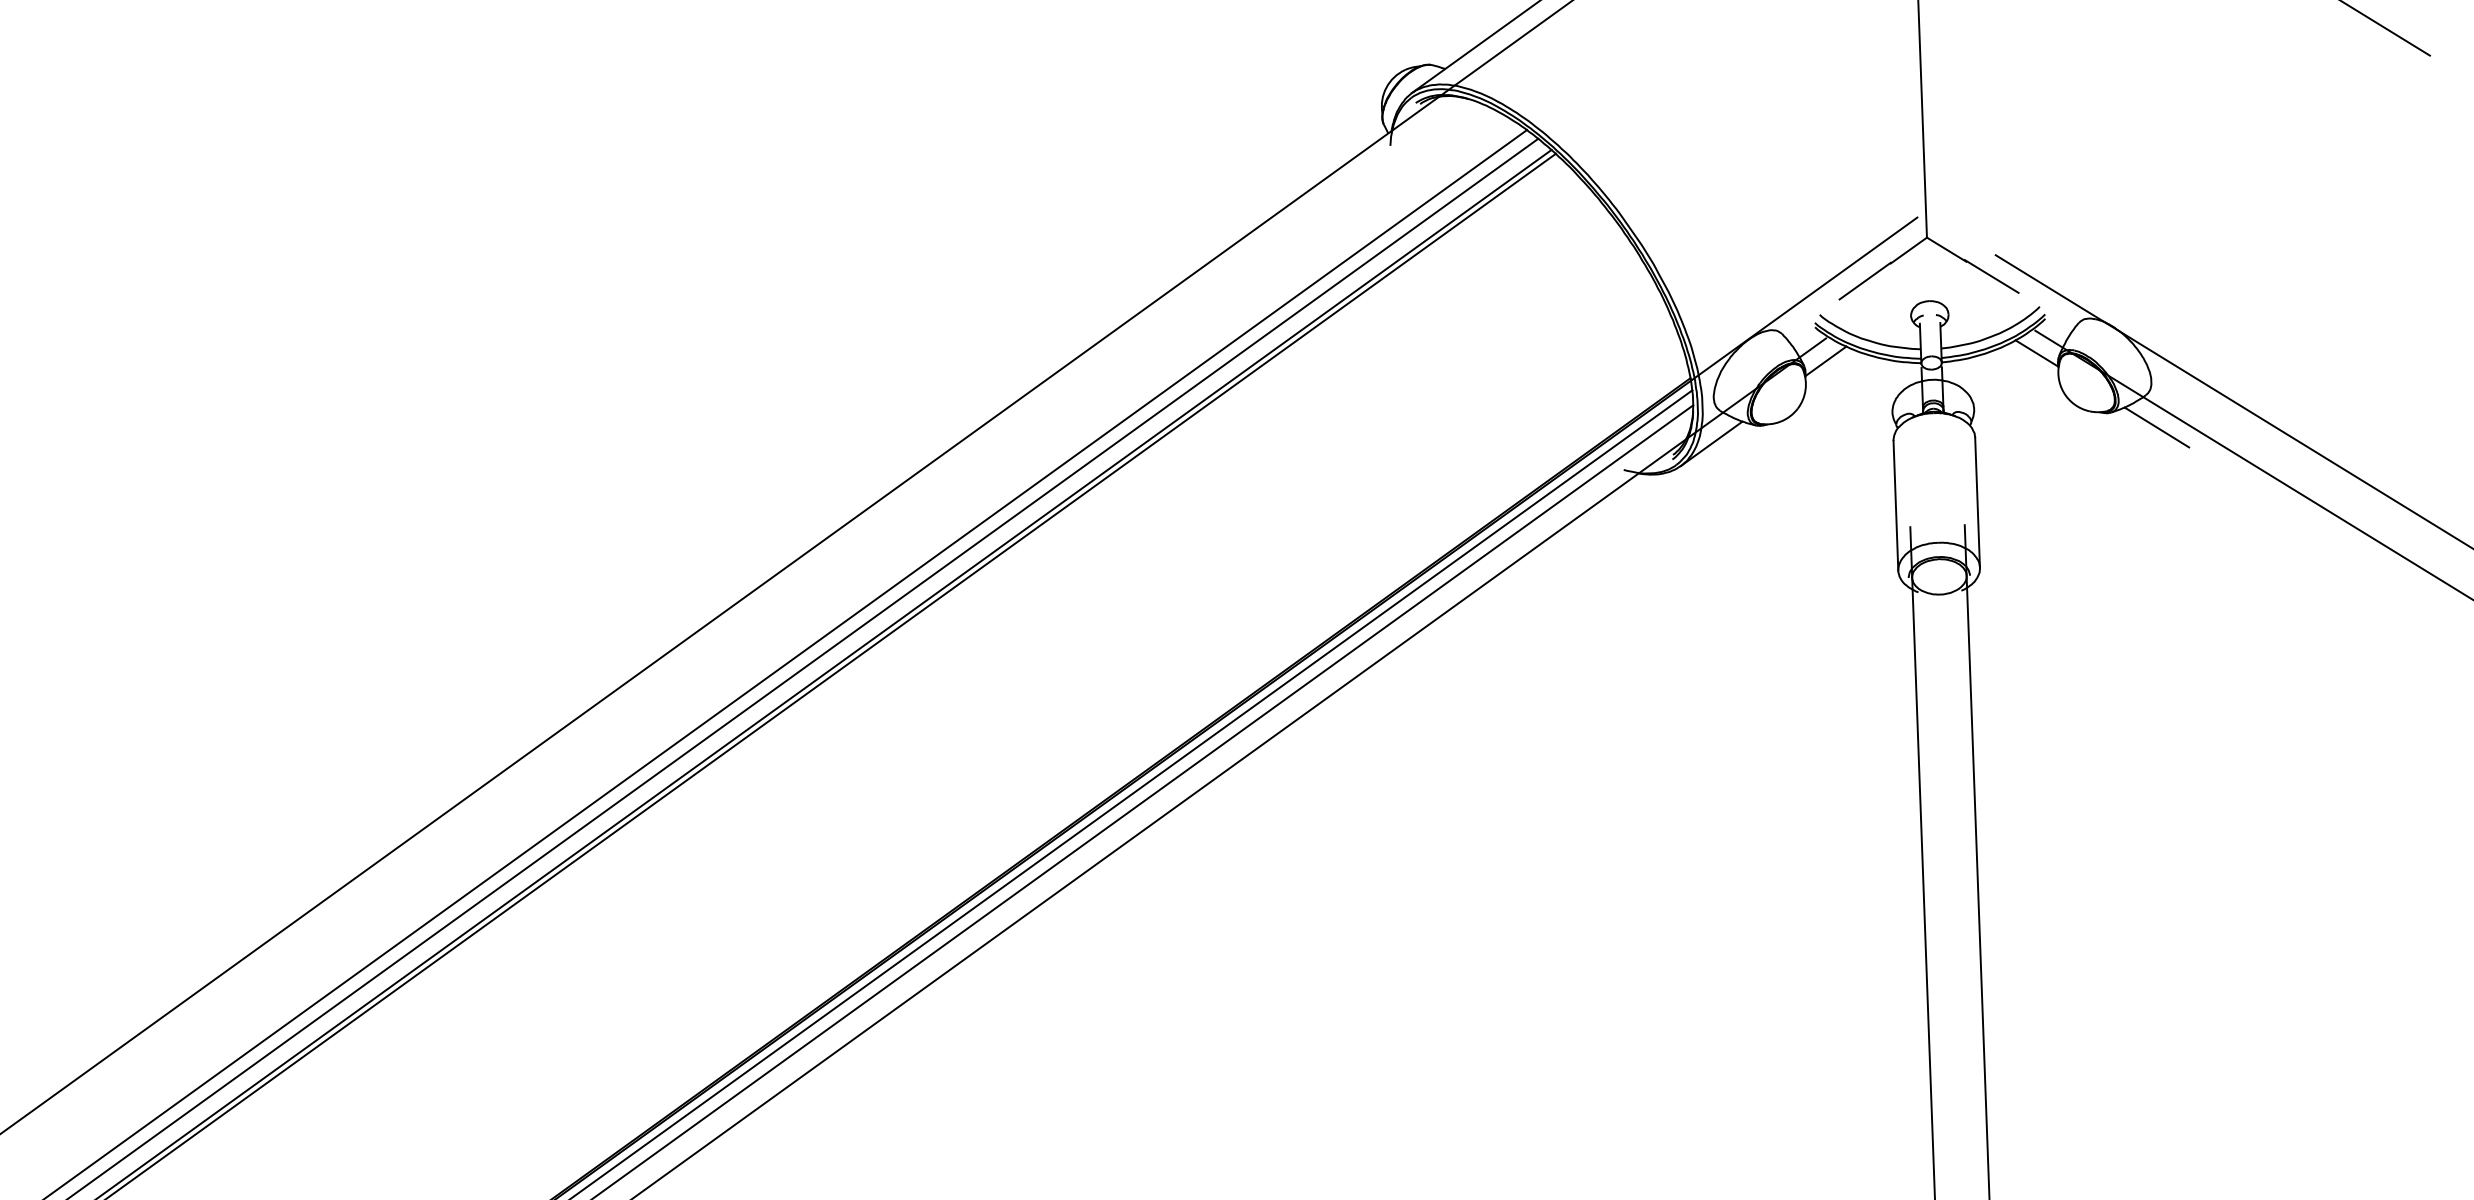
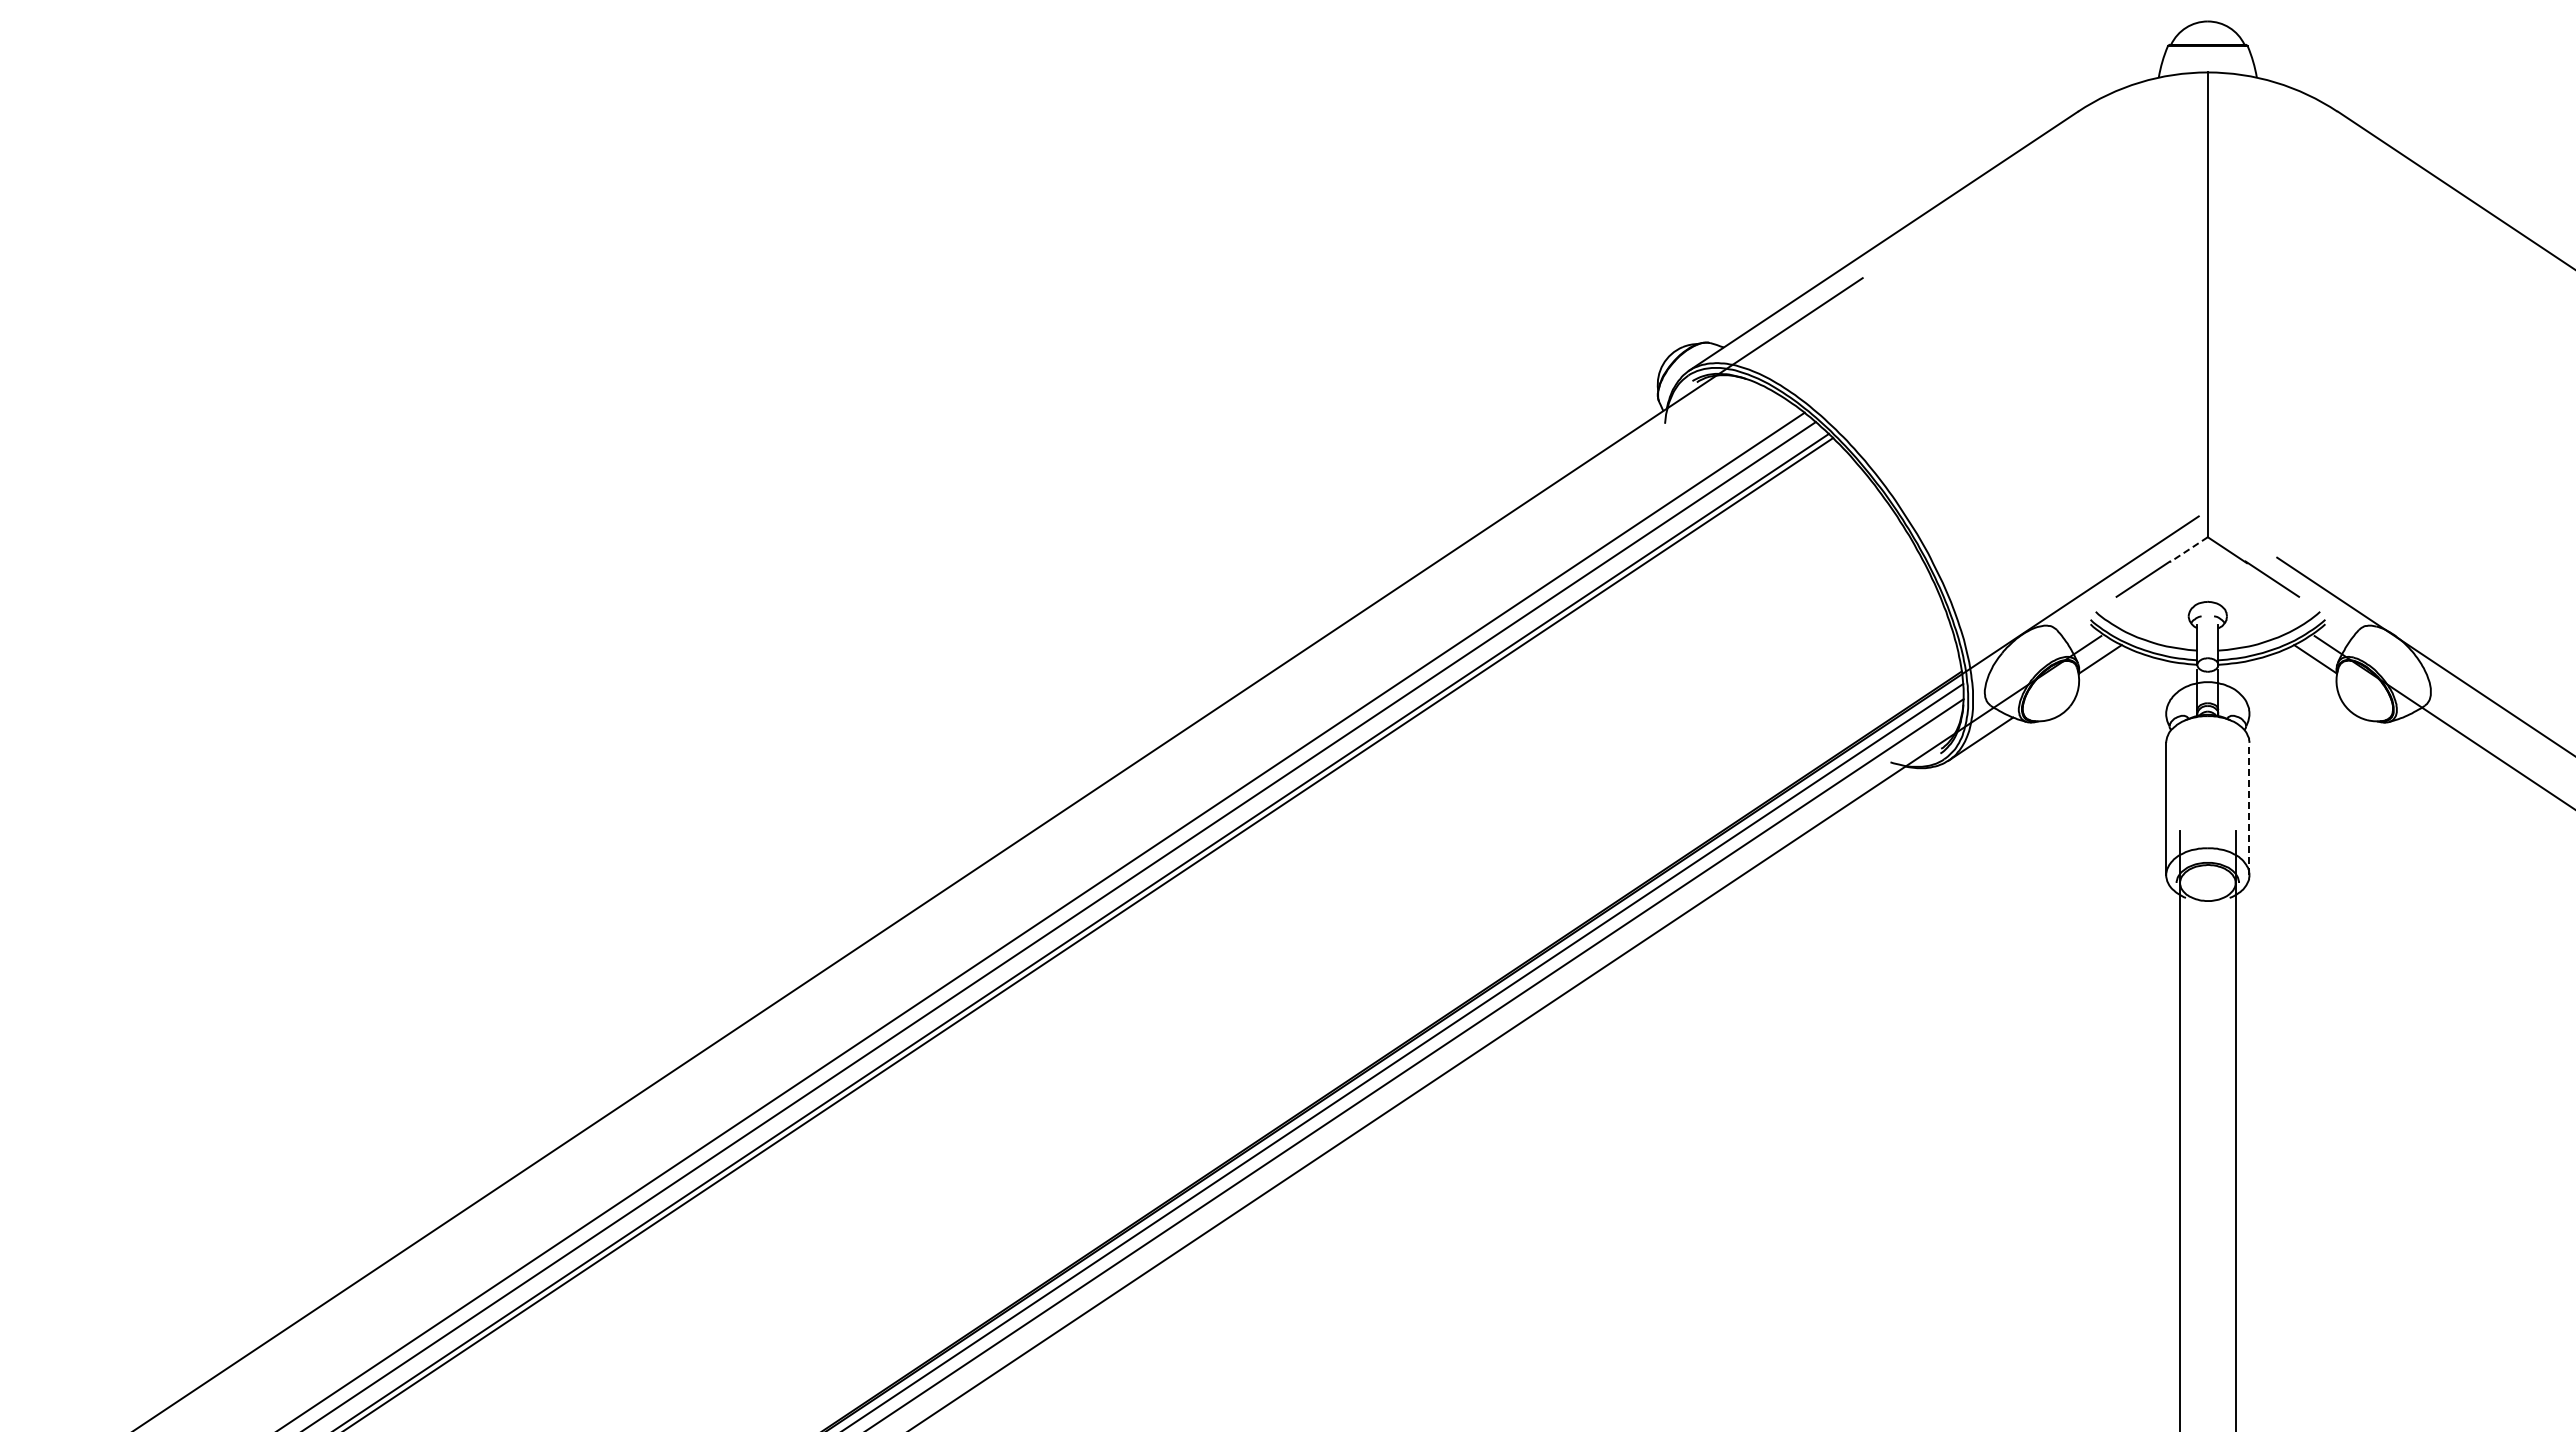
line: (1908, 250) -> (2188, 549), solid -> dashed
line: (2156, 426) -> (2434, 738), removed
line: (1977, 502) -> (2249, 808), solid -> dashed

